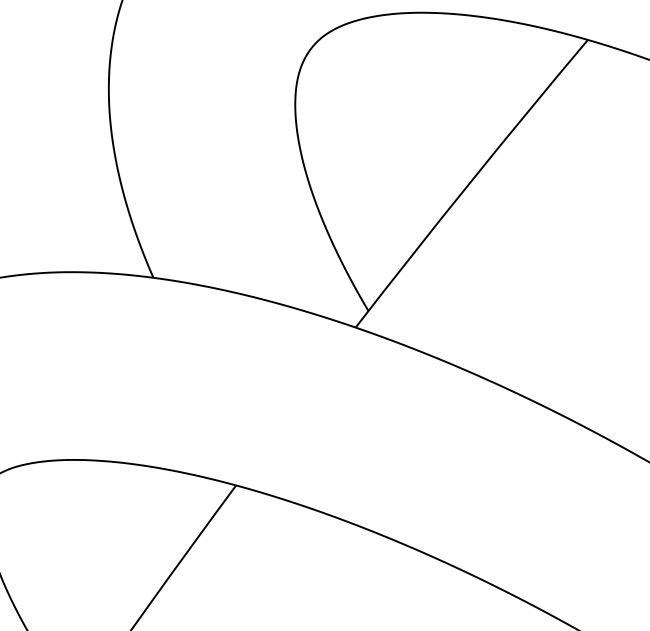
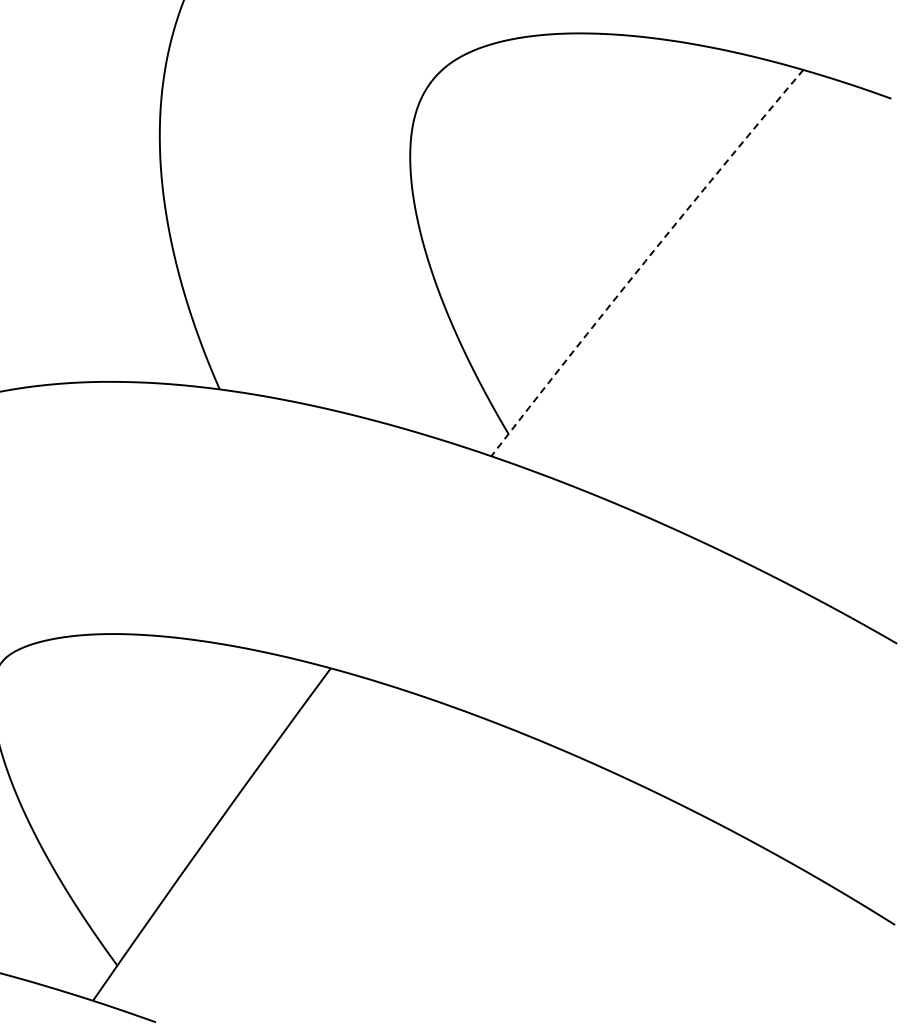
arc: (470, 182) -> (645, 261), solid -> dashed

